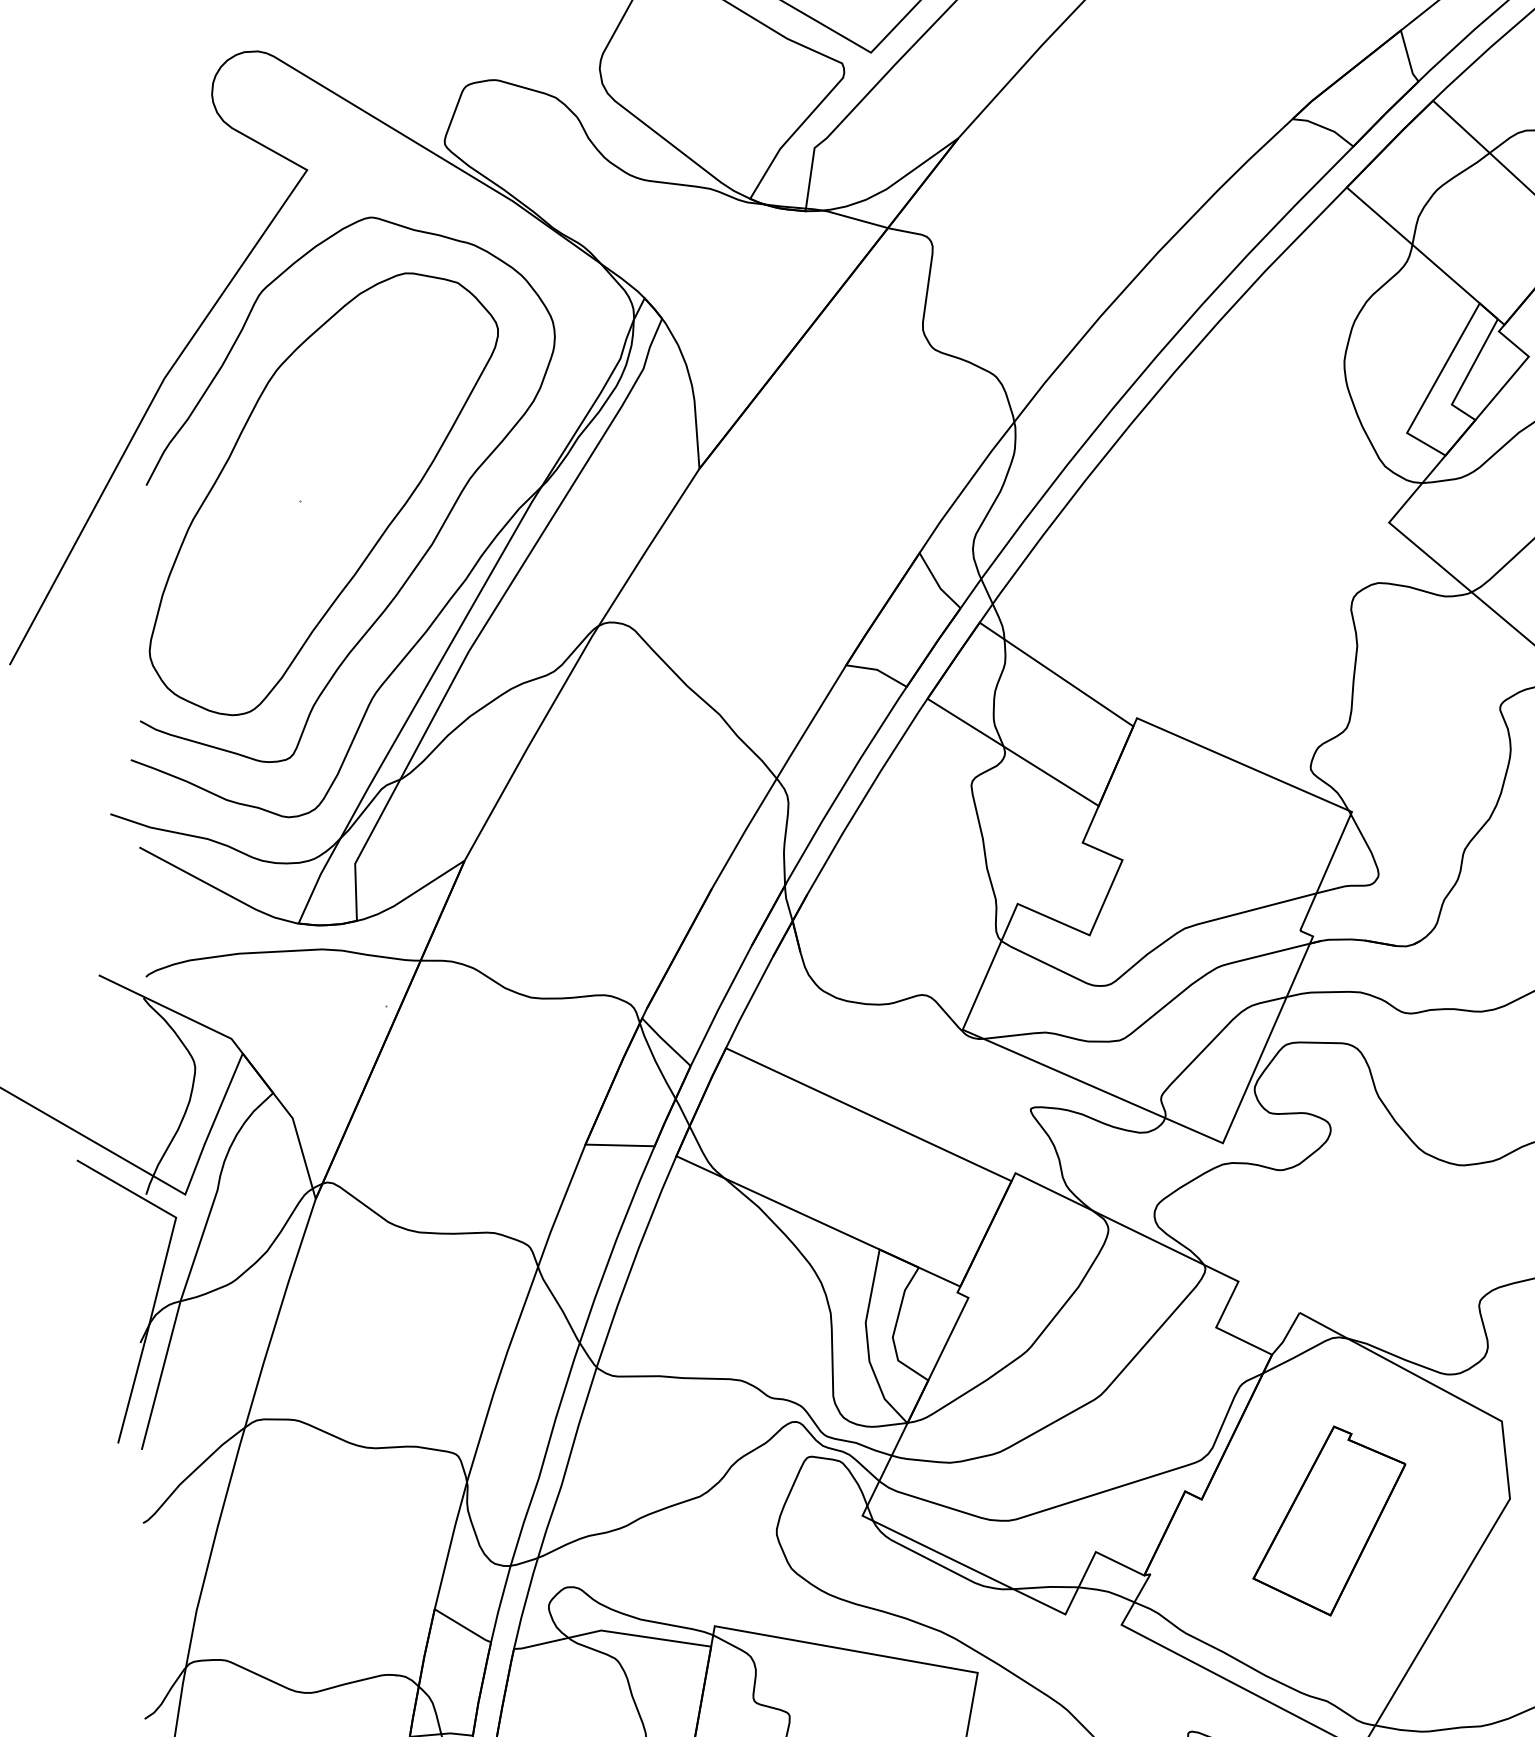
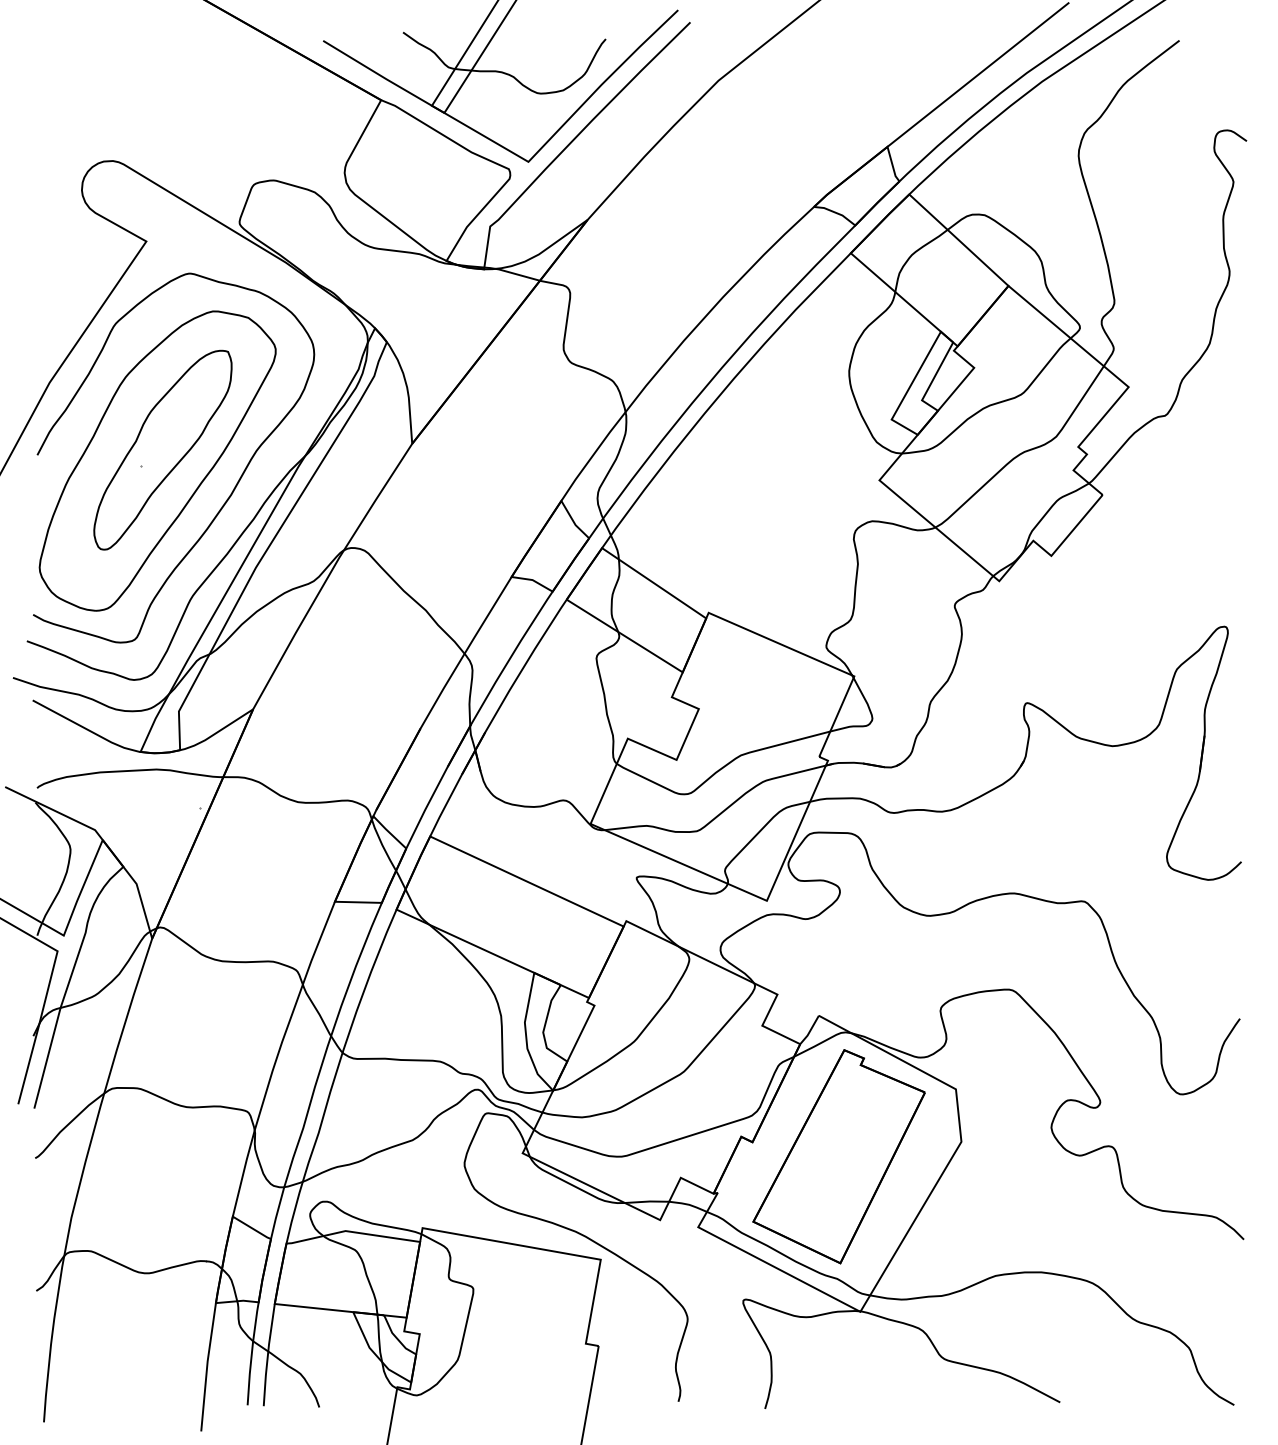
part: (330, 477) -> (162, 449), added
part: (1328, 1520) -> (838, 1156), size x1.67

